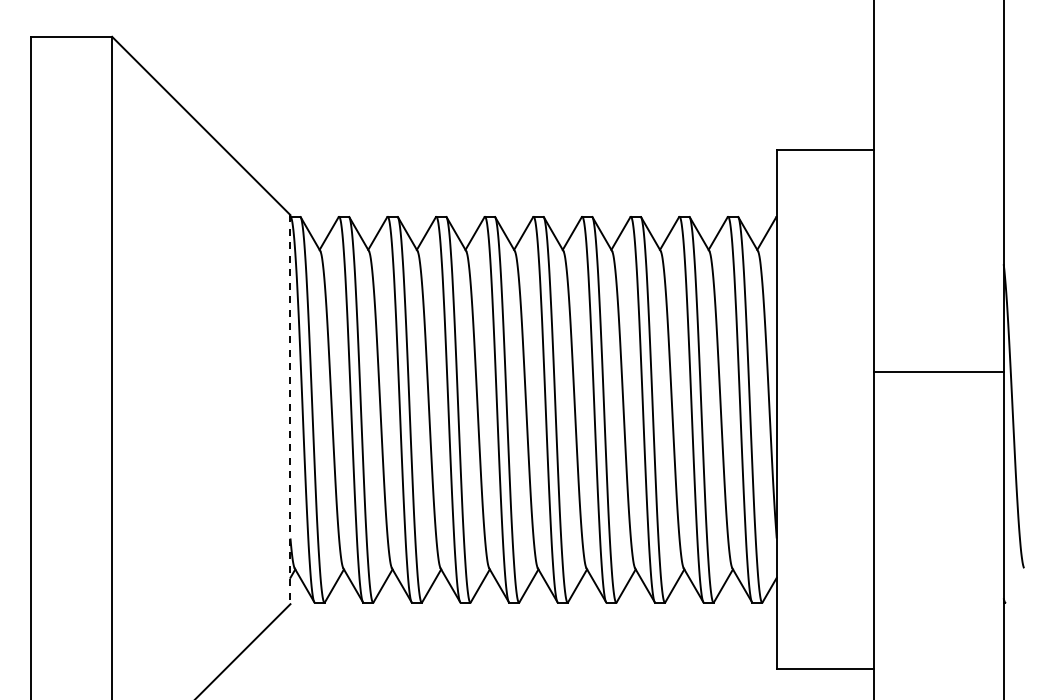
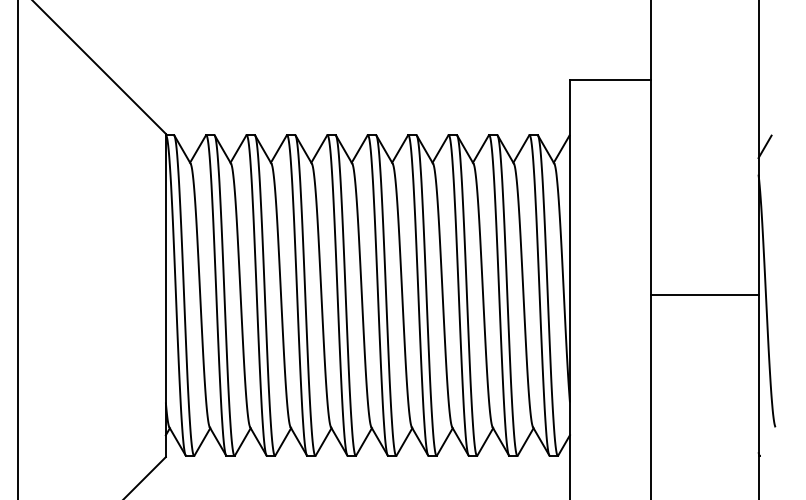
line: (1011, 230) -> (765, 146), added
line: (938, 371) -> (704, 295), moved
line: (290, 409) -> (165, 295), dashed -> solid

